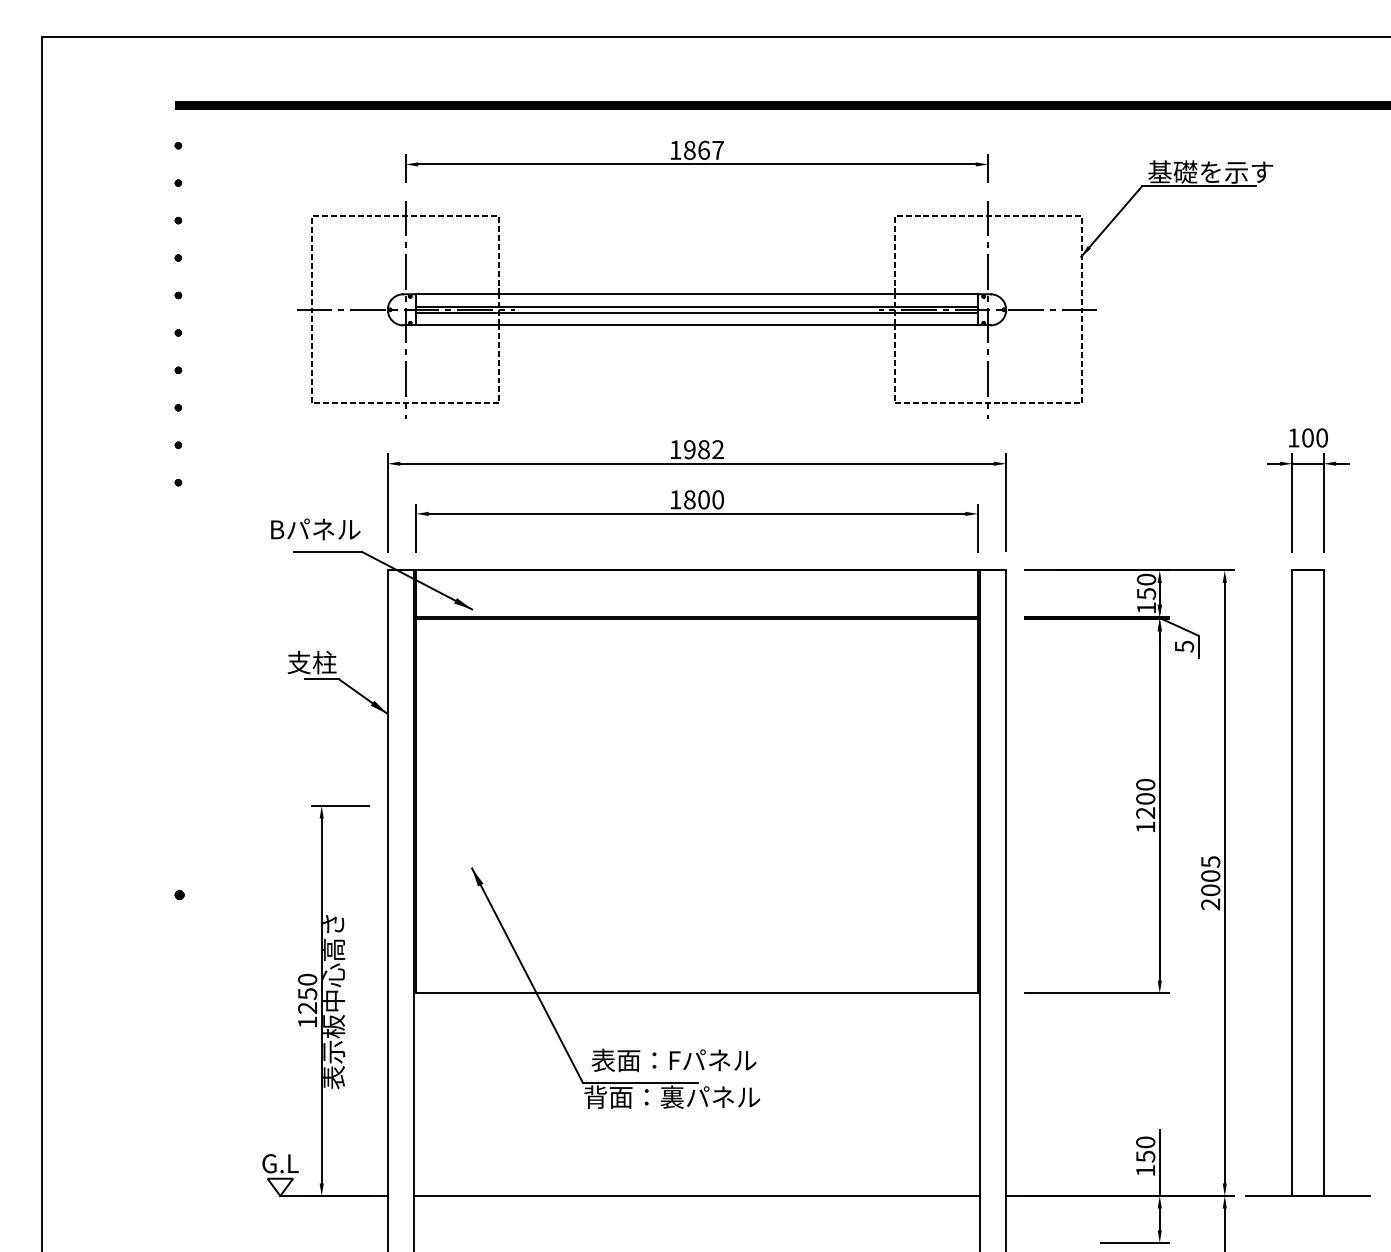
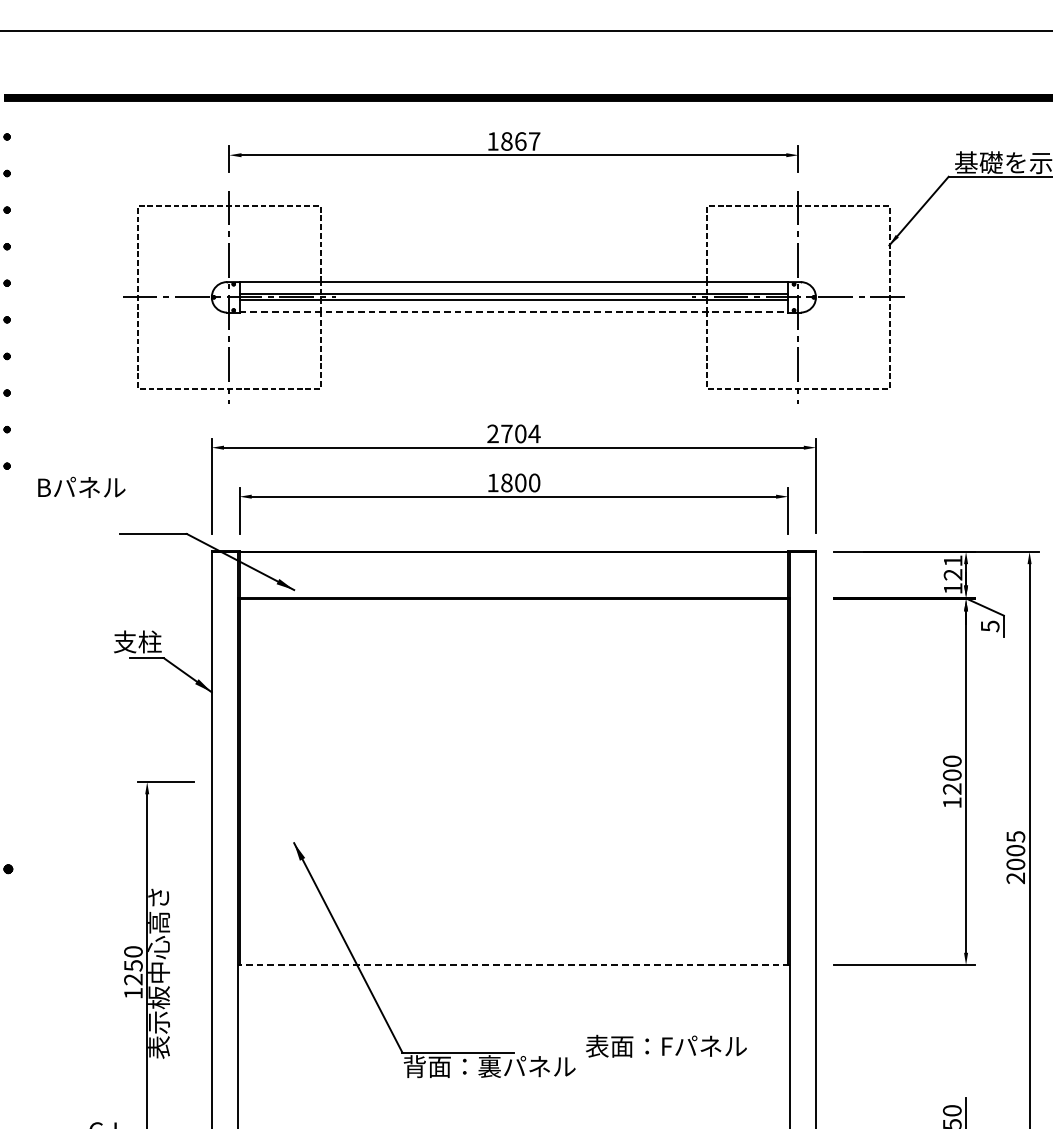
line: (697, 325) -> (514, 312), solid -> dashed
text: (696, 449) -> (513, 433), 1982 -> 2704
text: (315, 529) -> (81, 487), moved
text: (1146, 586) -> (953, 567), 150 -> 121
line: (697, 993) -> (514, 965), solid -> dashed
text: (673, 1060) -> (665, 1046), moved

